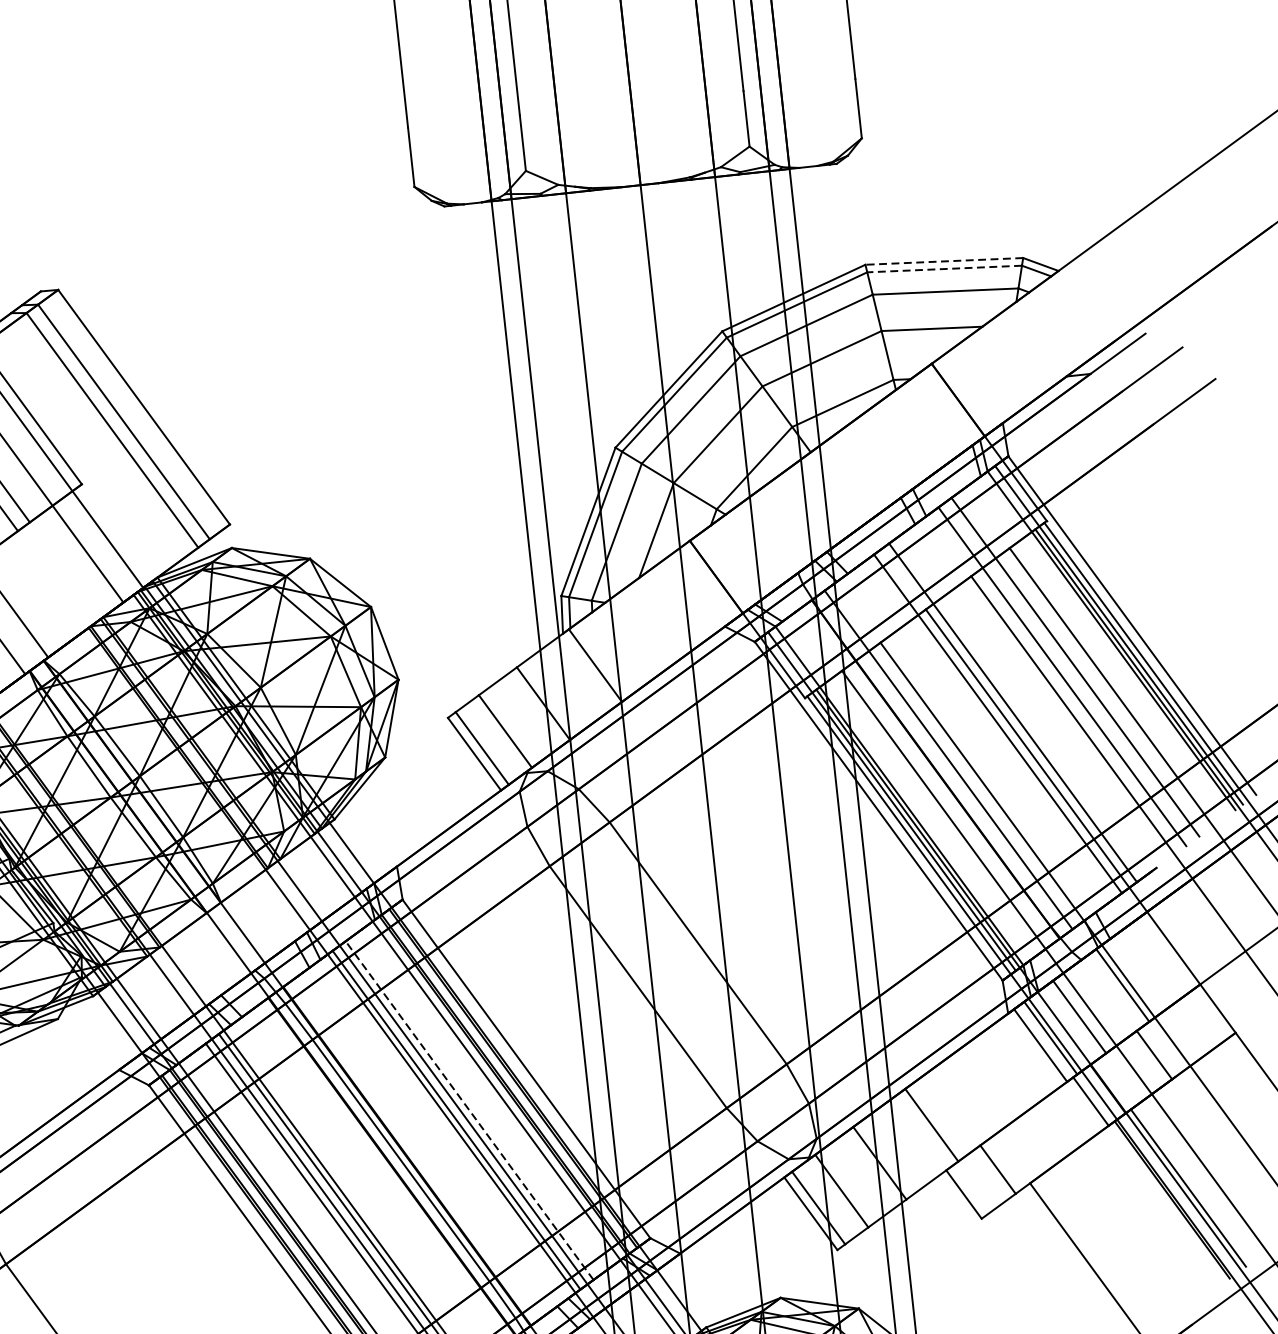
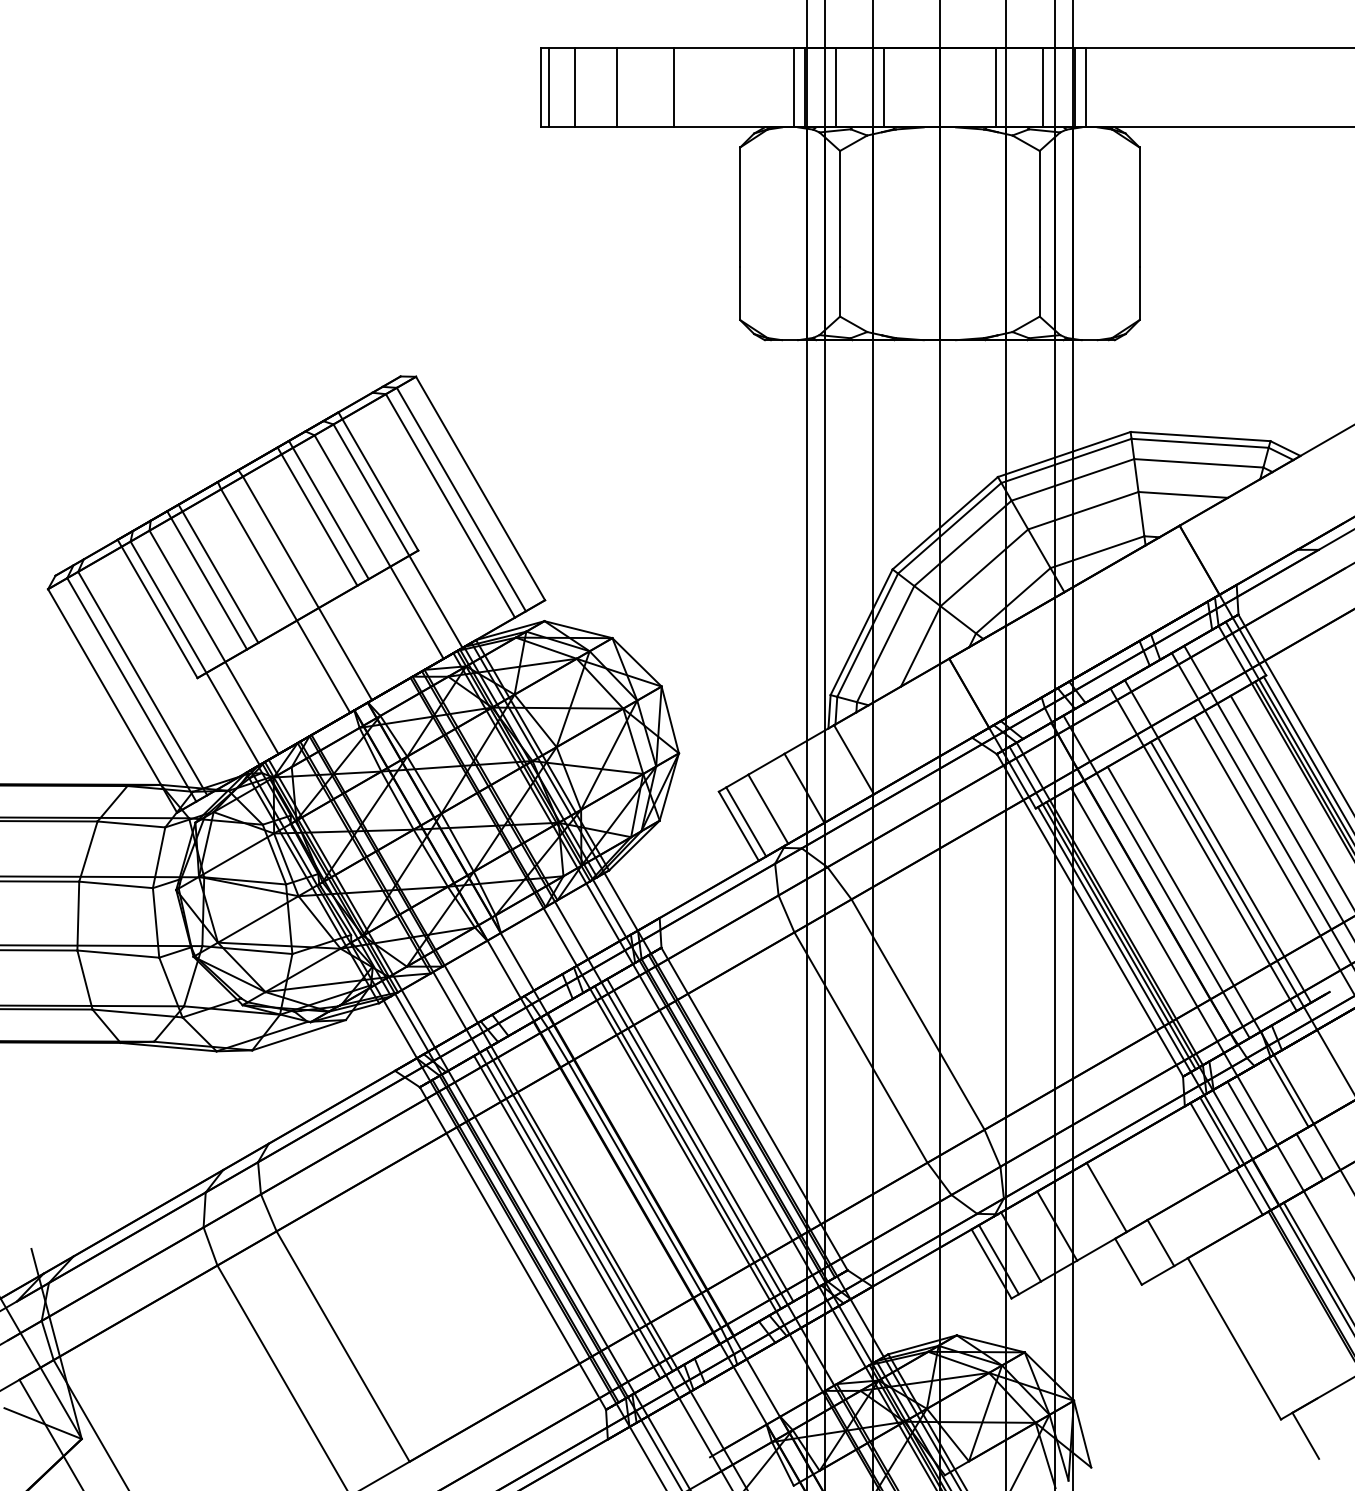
line: (944, 261) -> (1200, 436), dashed -> solid
line: (945, 269) -> (1200, 443), dashed -> solid
line: (469, 1109) -> (700, 1139), dashed -> solid

